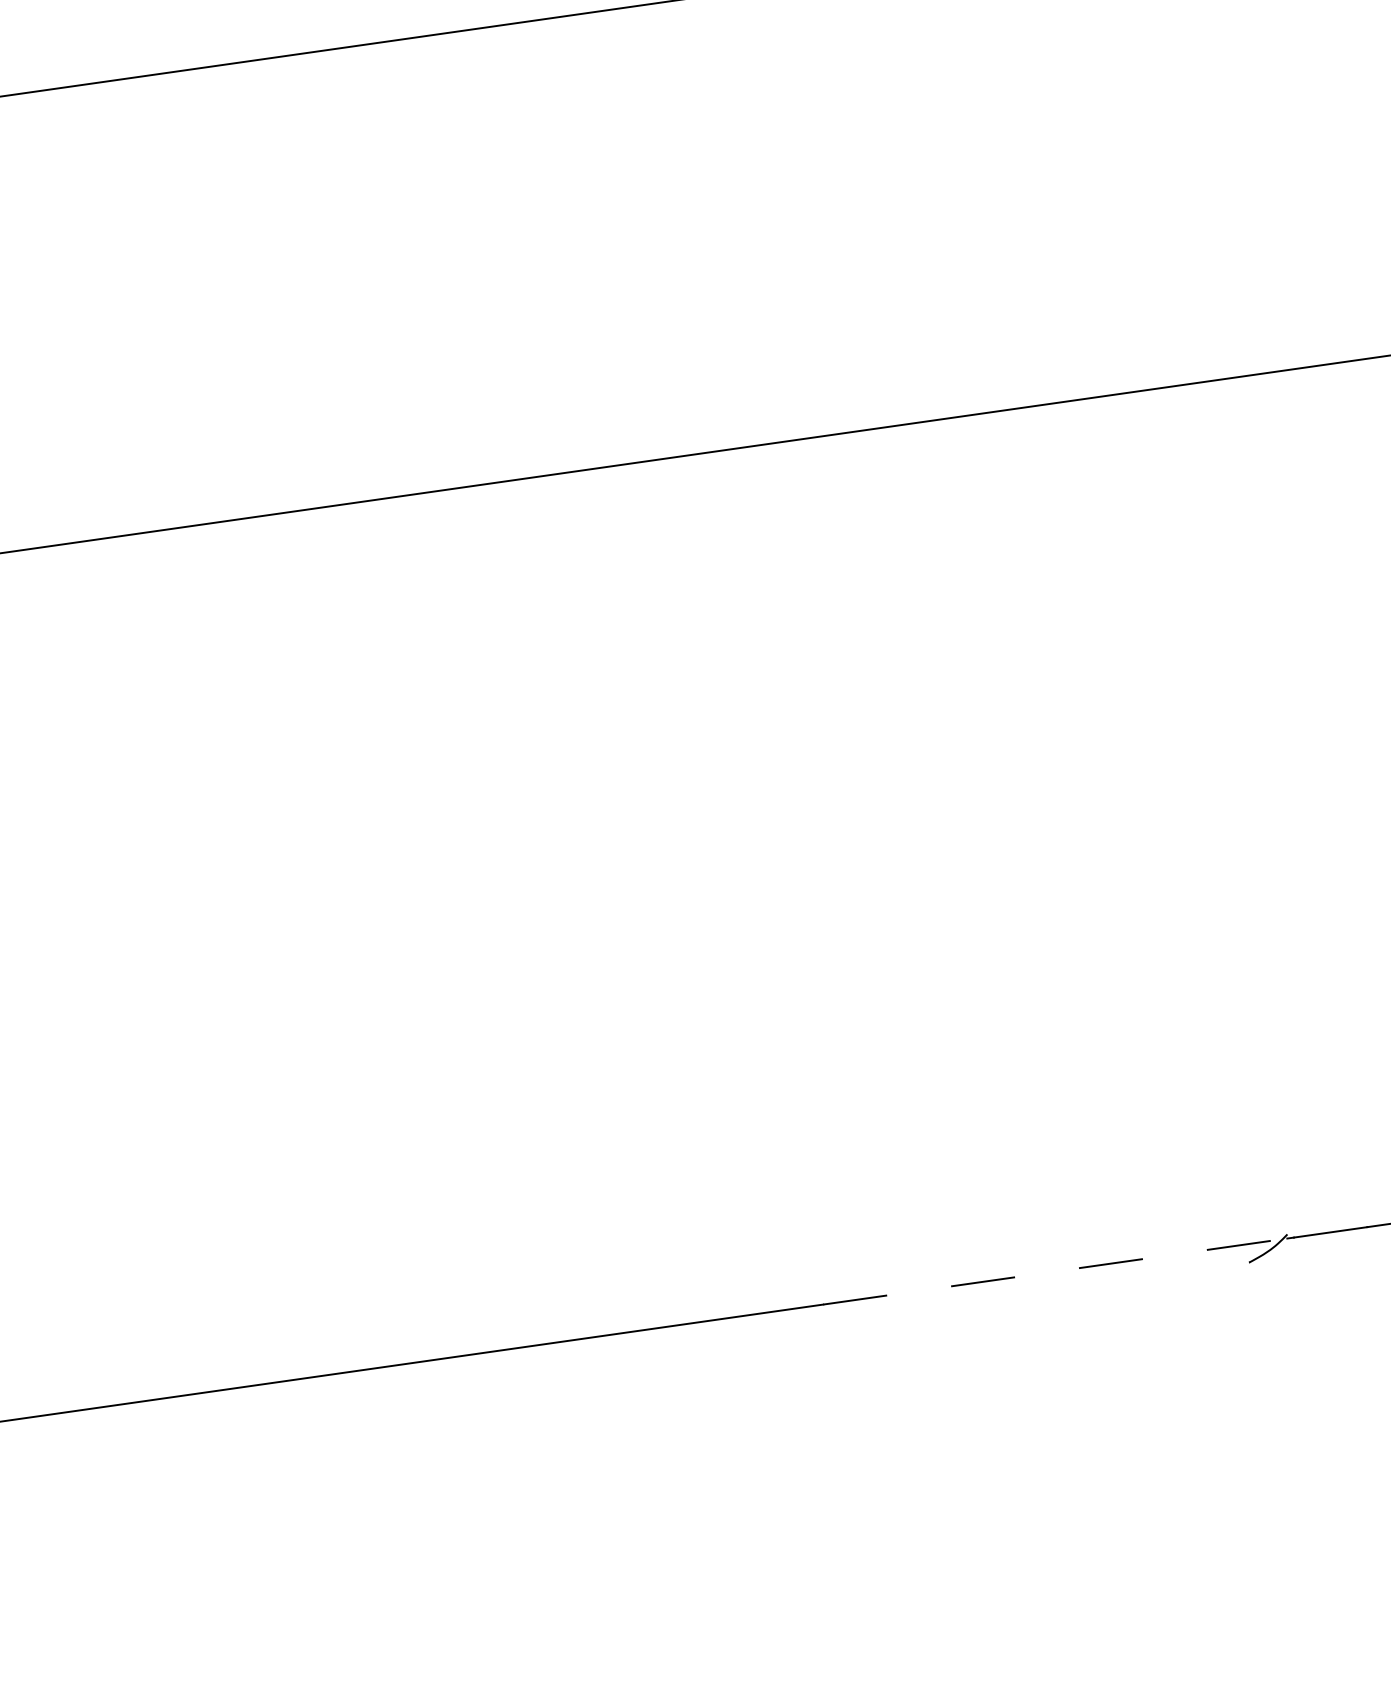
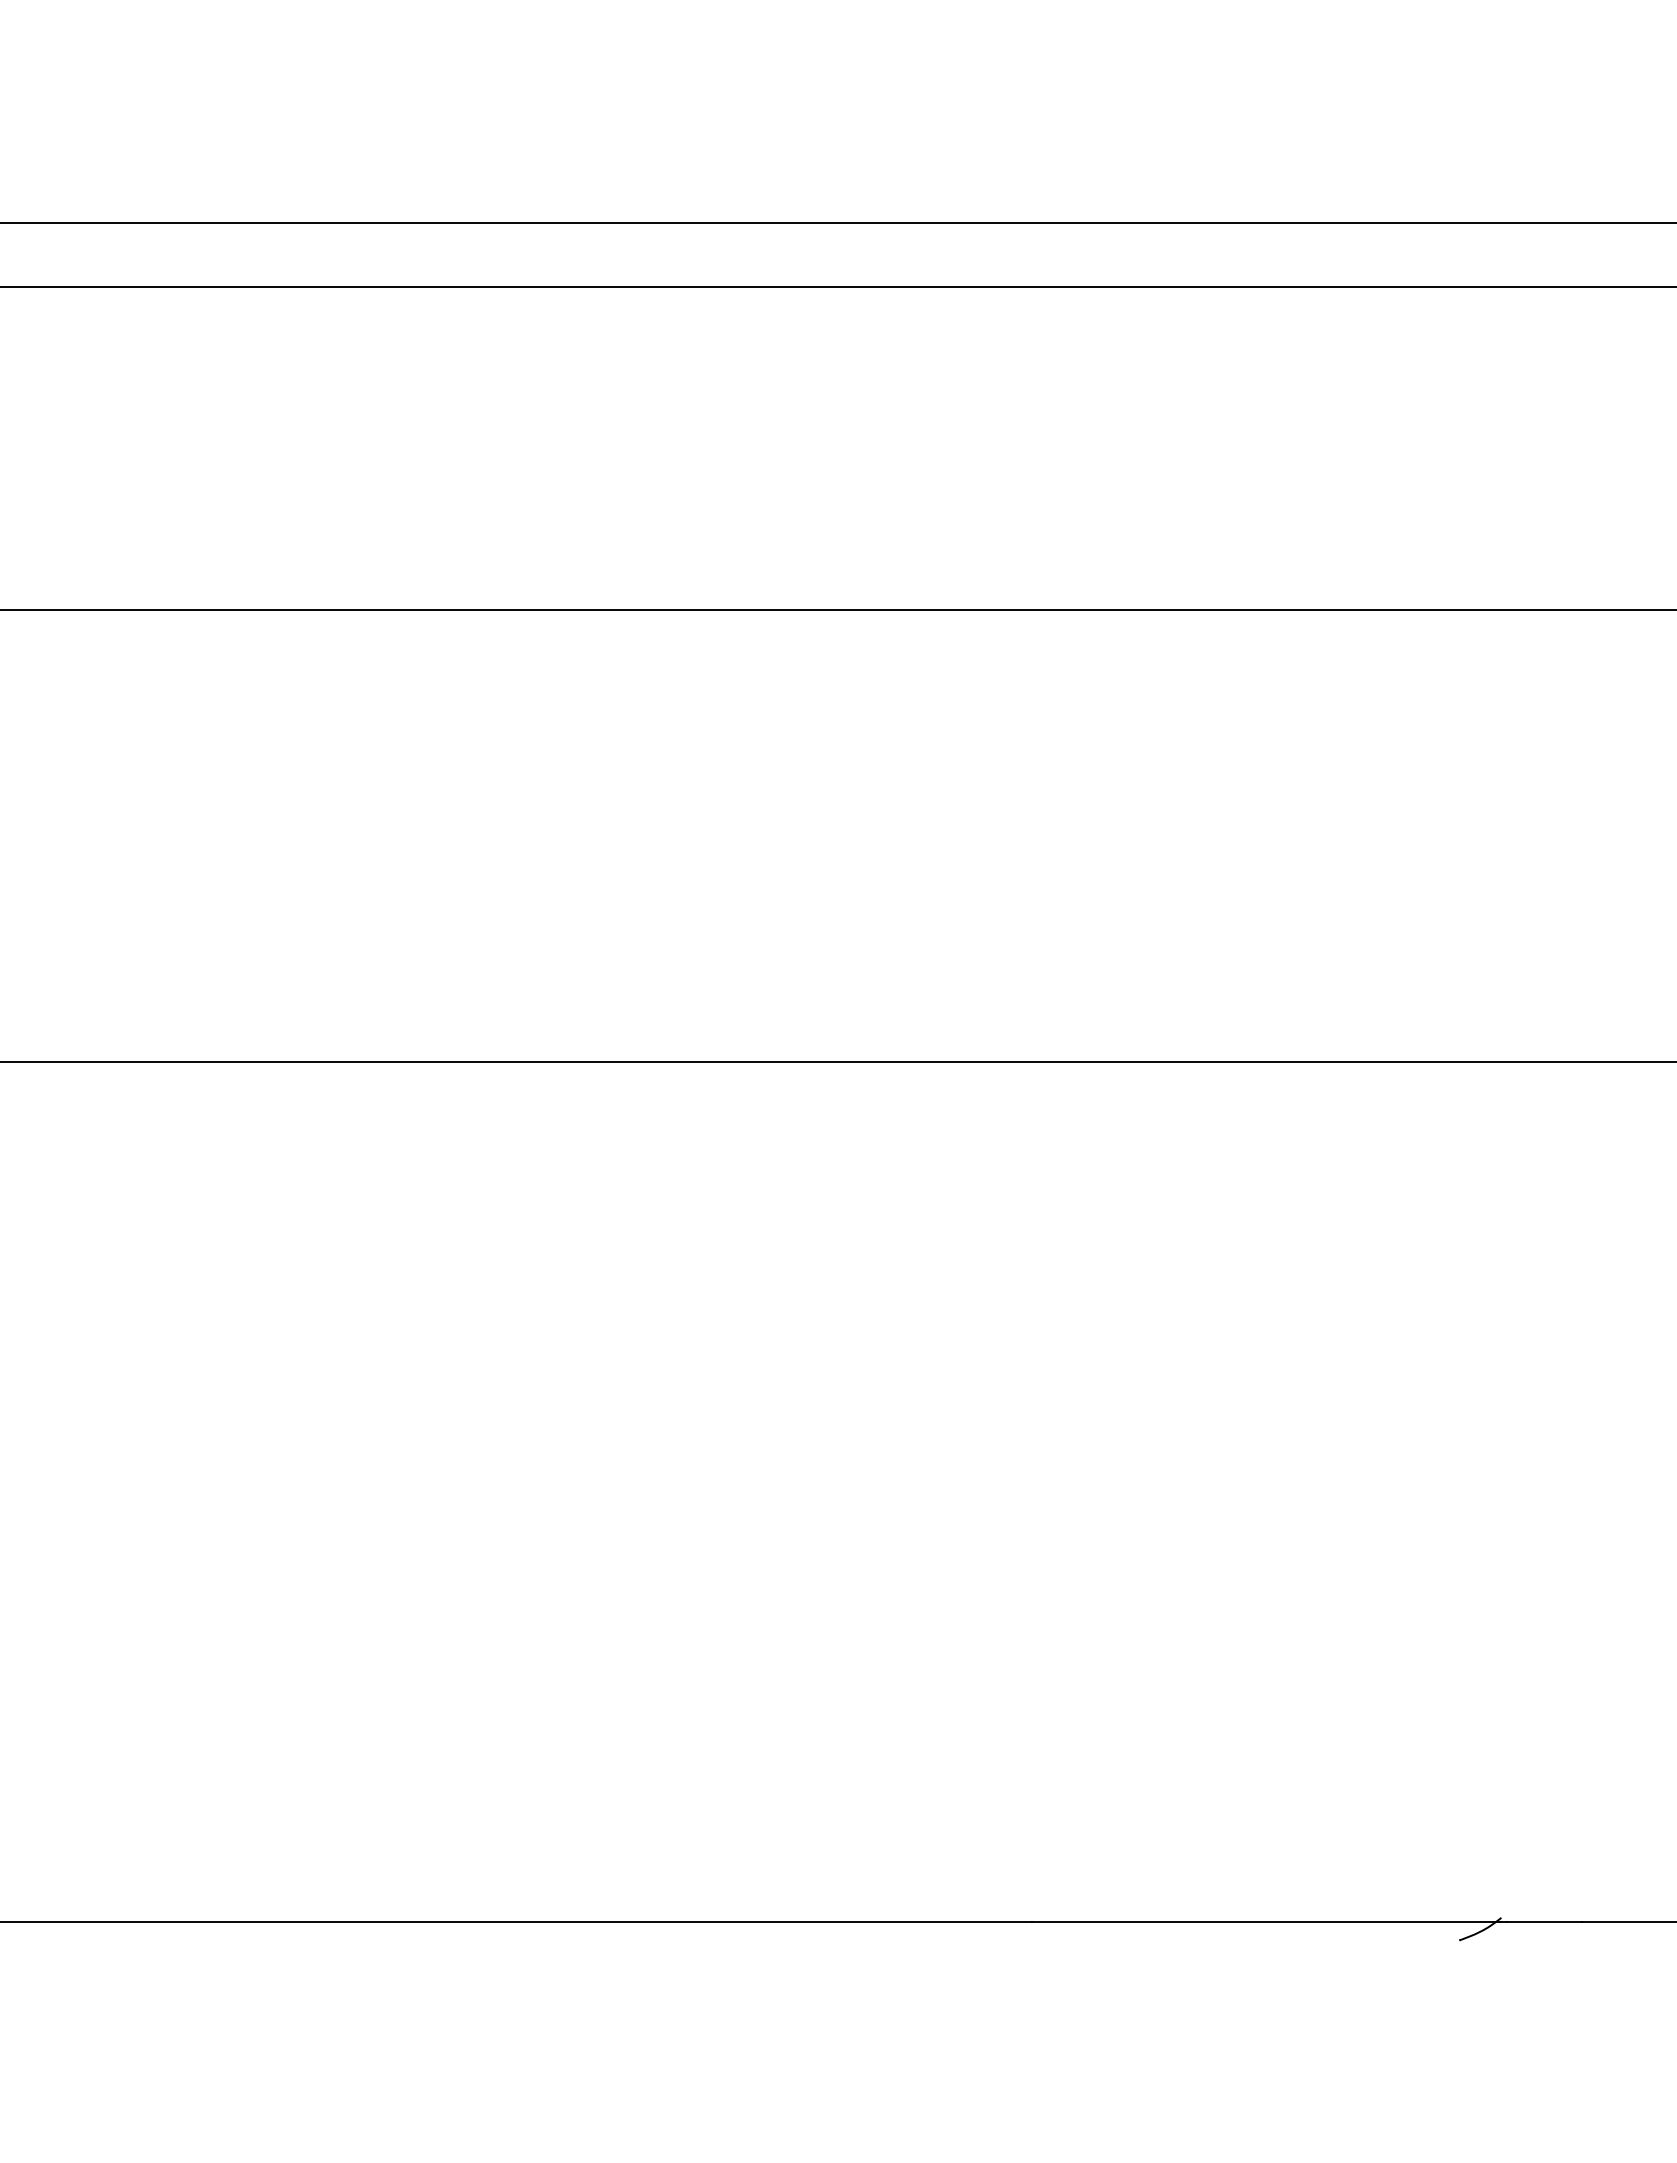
line: (1055, 1271) -> (1266, 1921), dashed -> solid

